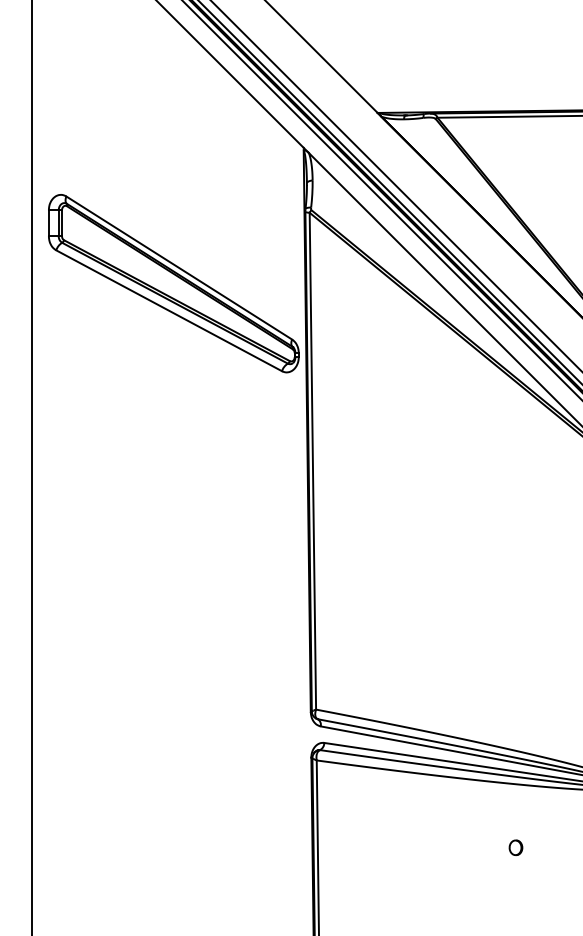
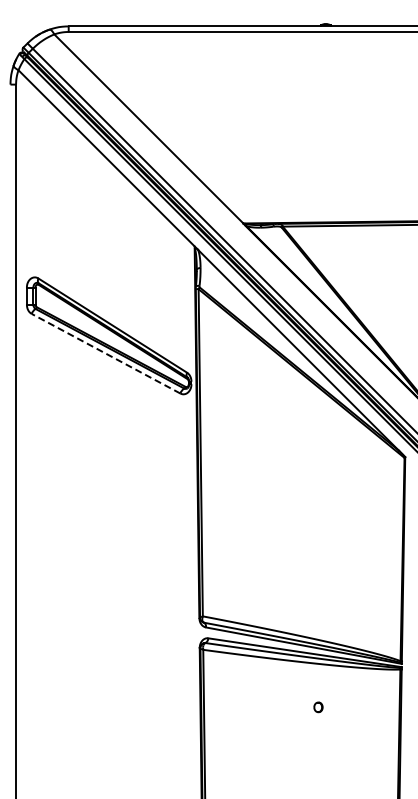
line: (168, 310) -> (105, 353), solid -> dashed
part: (516, 847) -> (318, 707), moved

